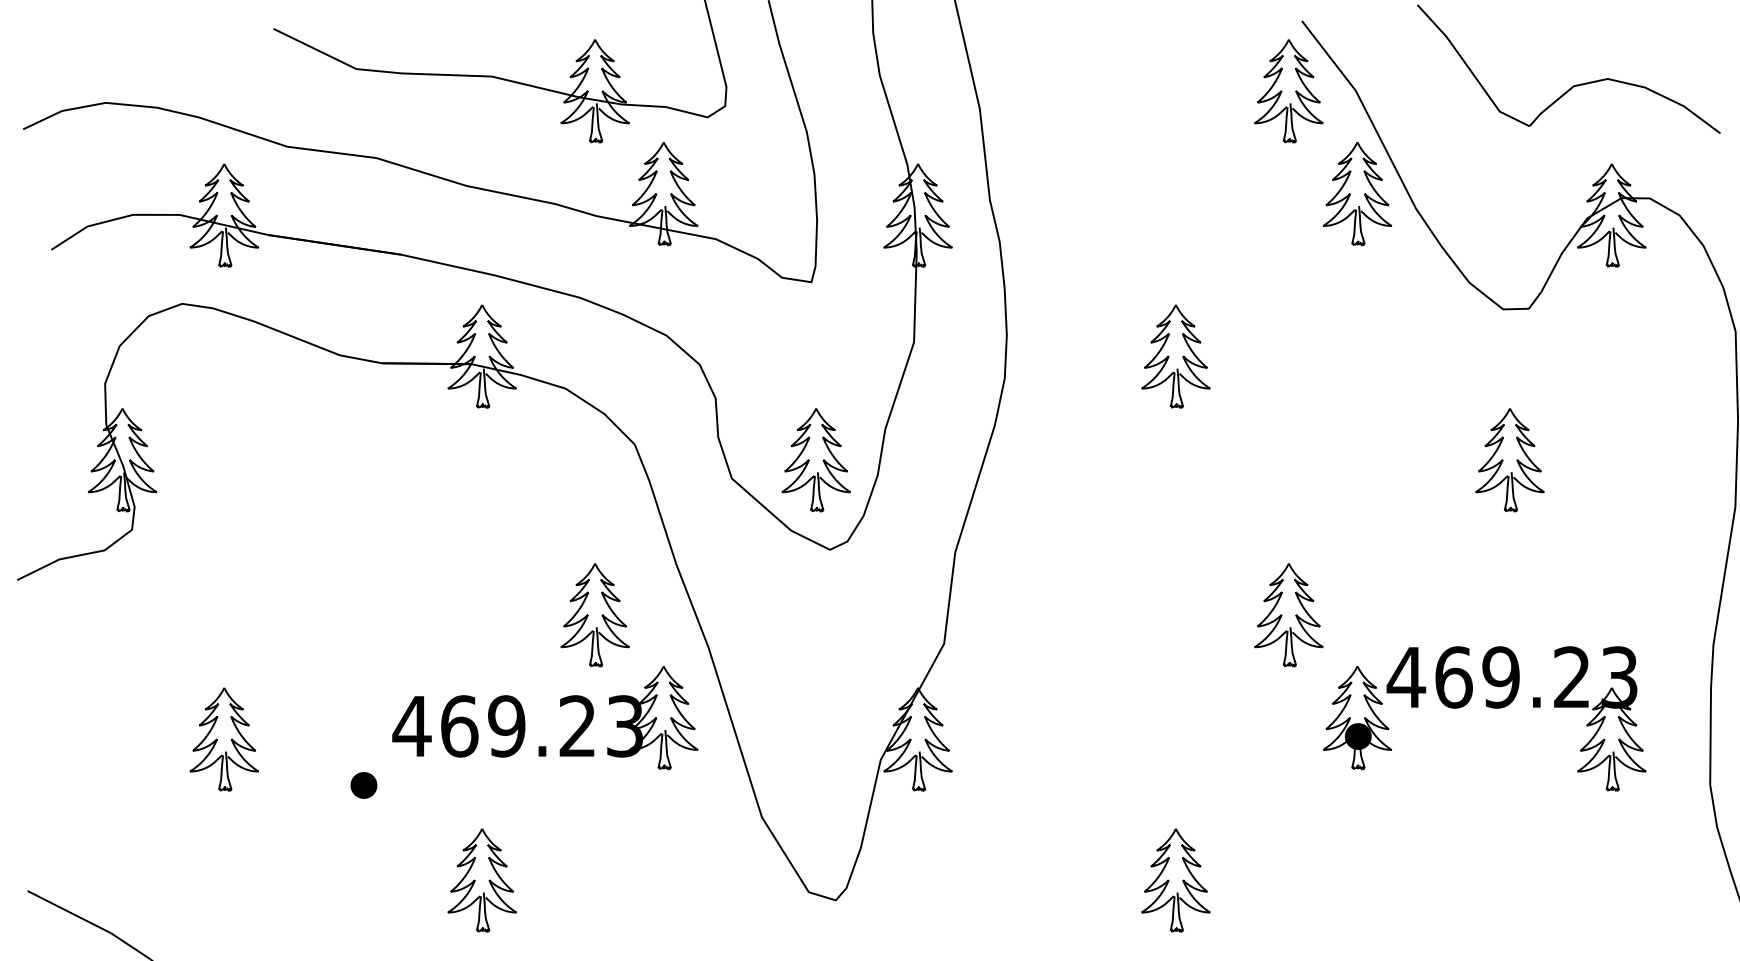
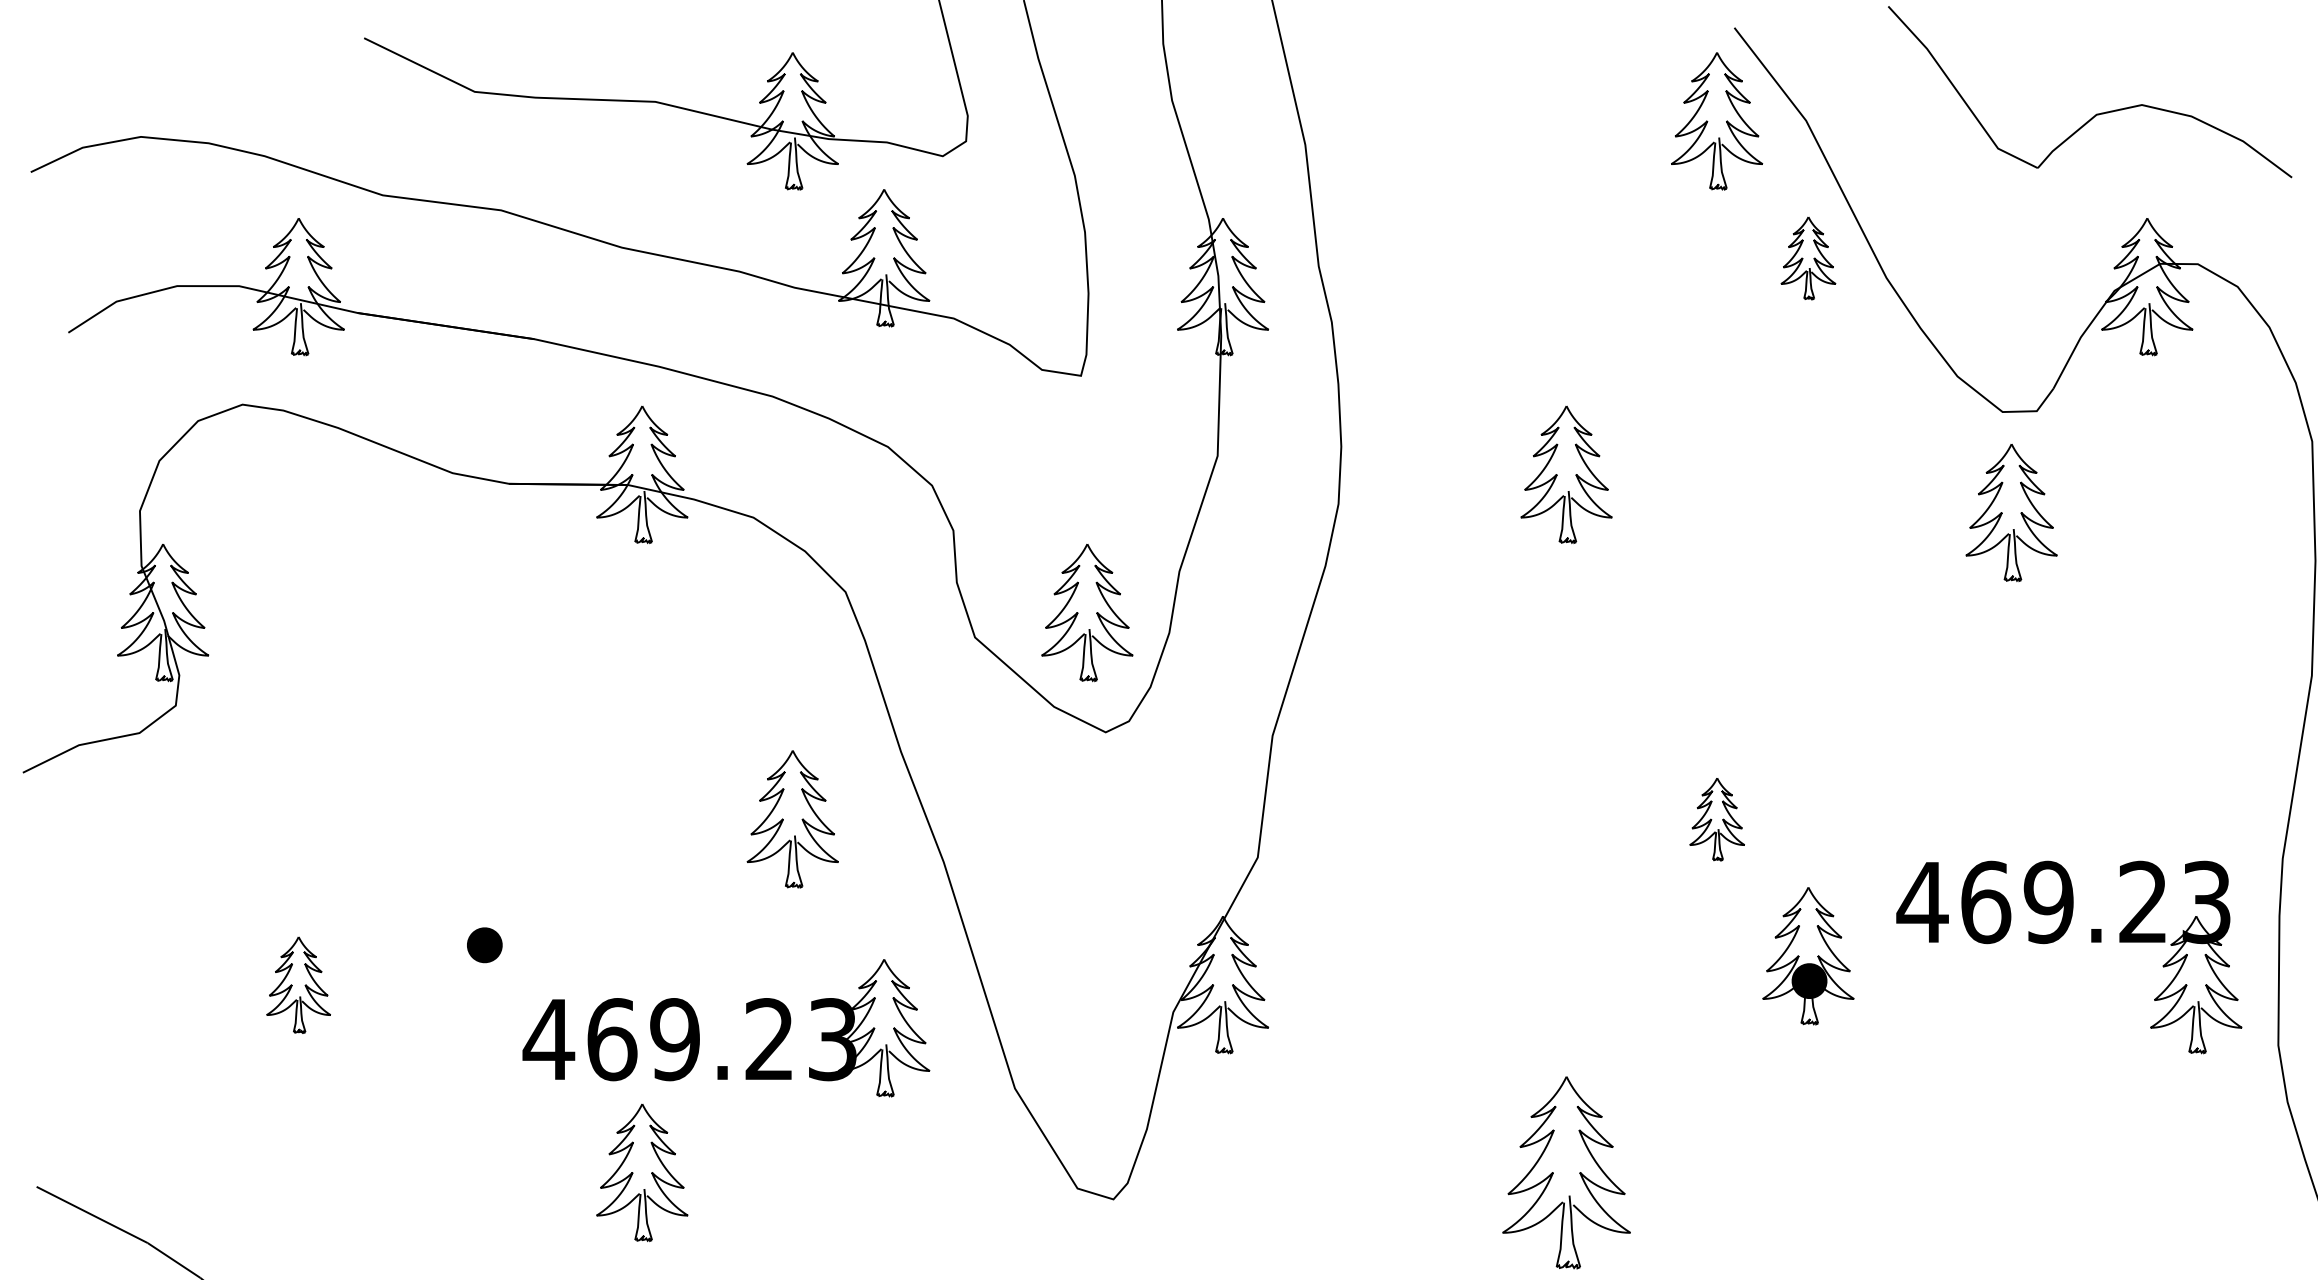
part: (1357, 194) -> (1808, 258), size x0.6
part: (1509, 459) -> (2011, 512), moved
part: (1289, 615) -> (1717, 819), size x0.6
part: (1509, 705) -> (2059, 939), moved
part: (560, 706) -> (746, 1013), moved
part: (224, 739) -> (298, 985), size x0.7
part: (363, 785) -> (484, 945), moved
part: (1175, 880) -> (1566, 1172), size x1.4

